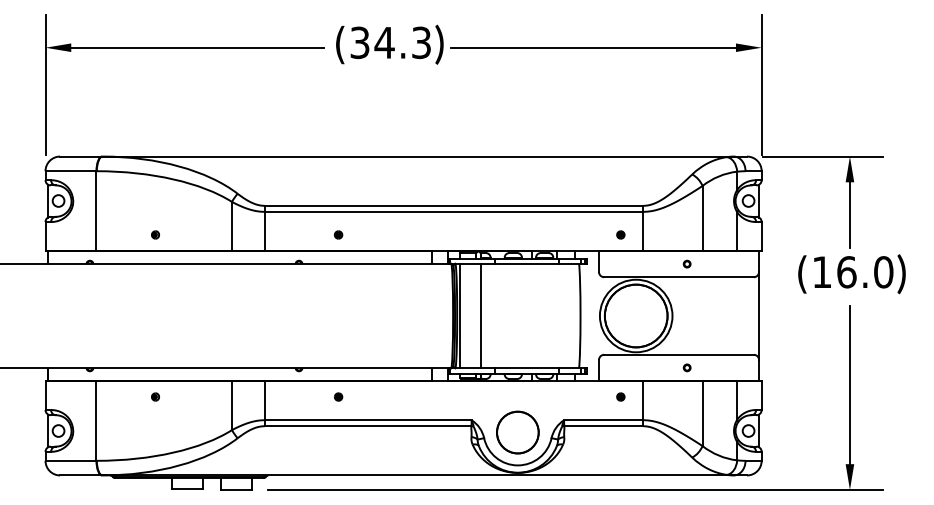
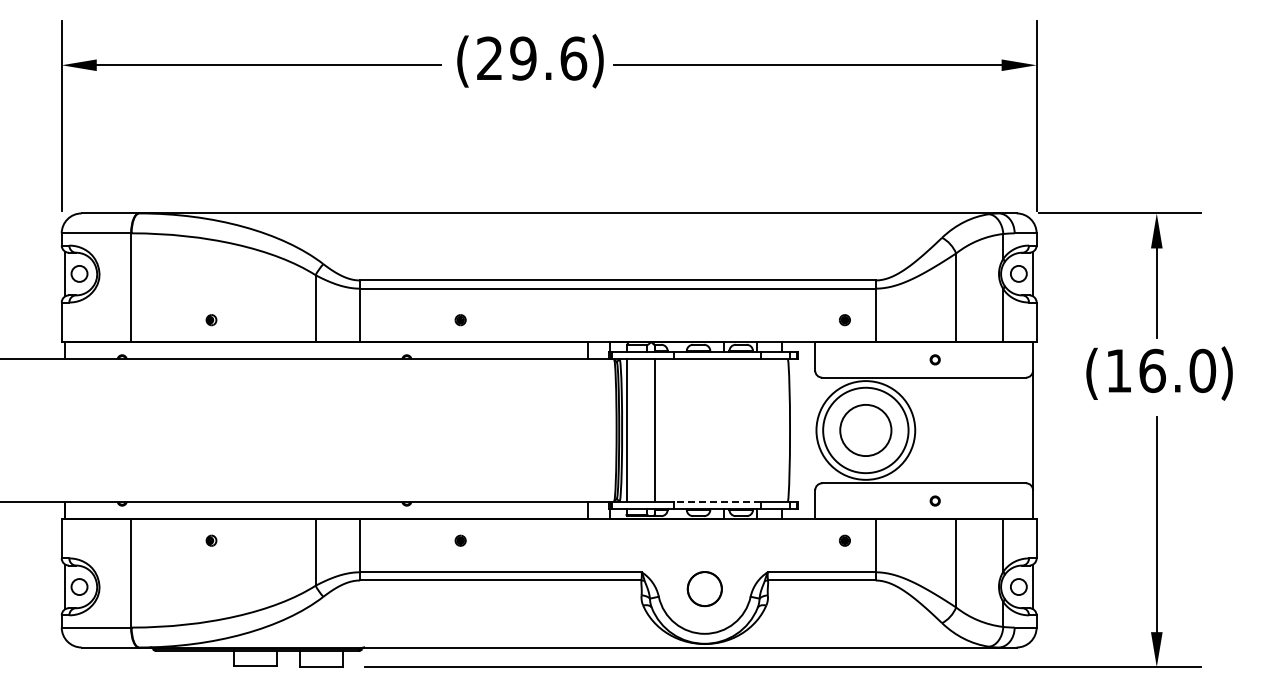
text: (391, 42) -> (532, 58), (34.3 -> (29.6
circle: (635, 316) -> (865, 430), size x0.6
line: (527, 368) -> (717, 501), solid -> dashed
part: (517, 432) -> (704, 588), size x0.6

